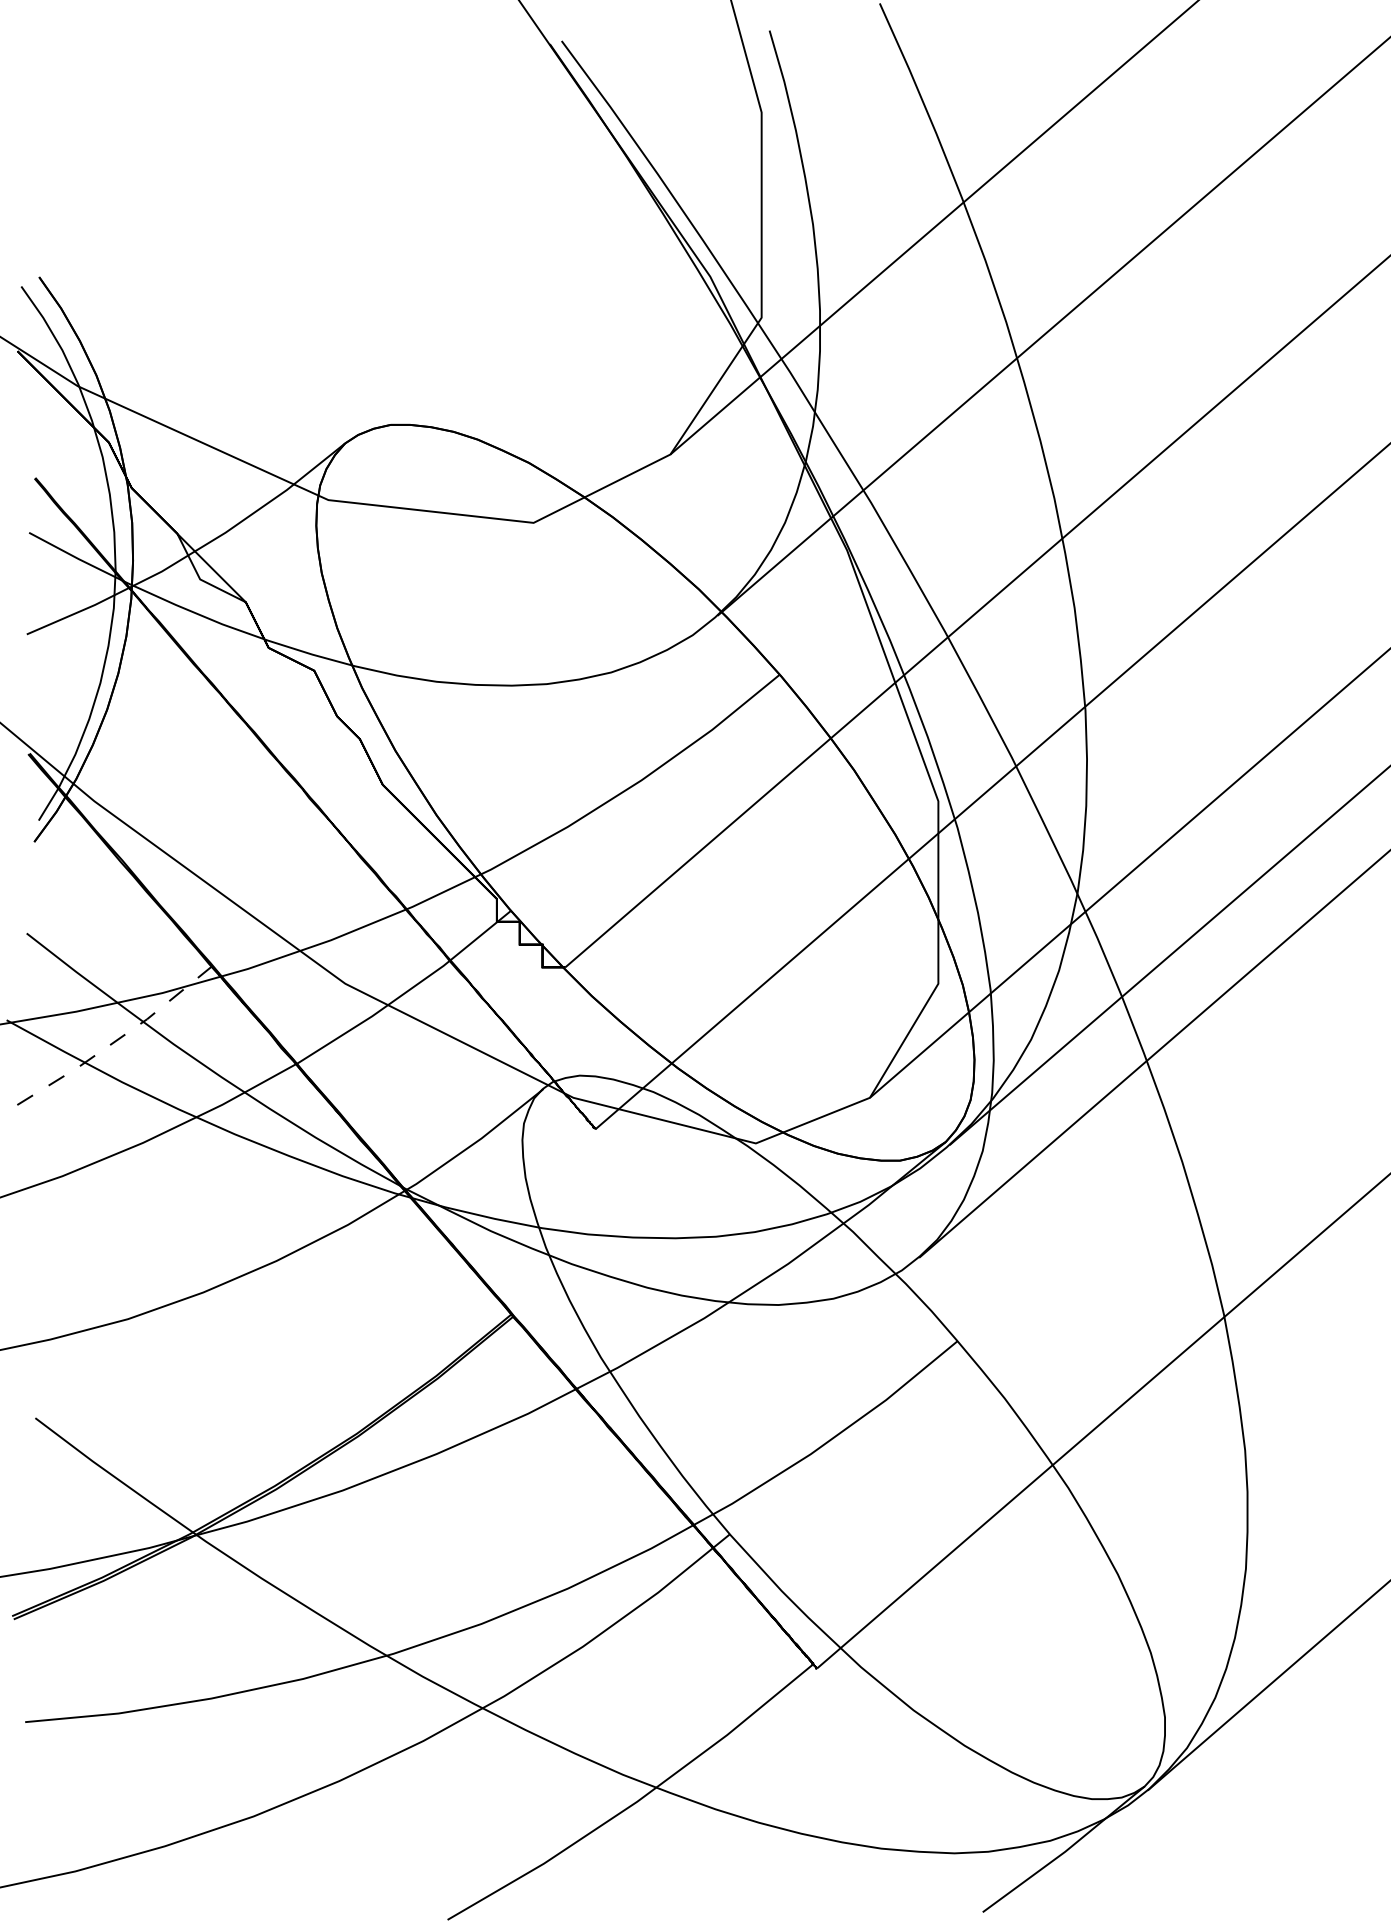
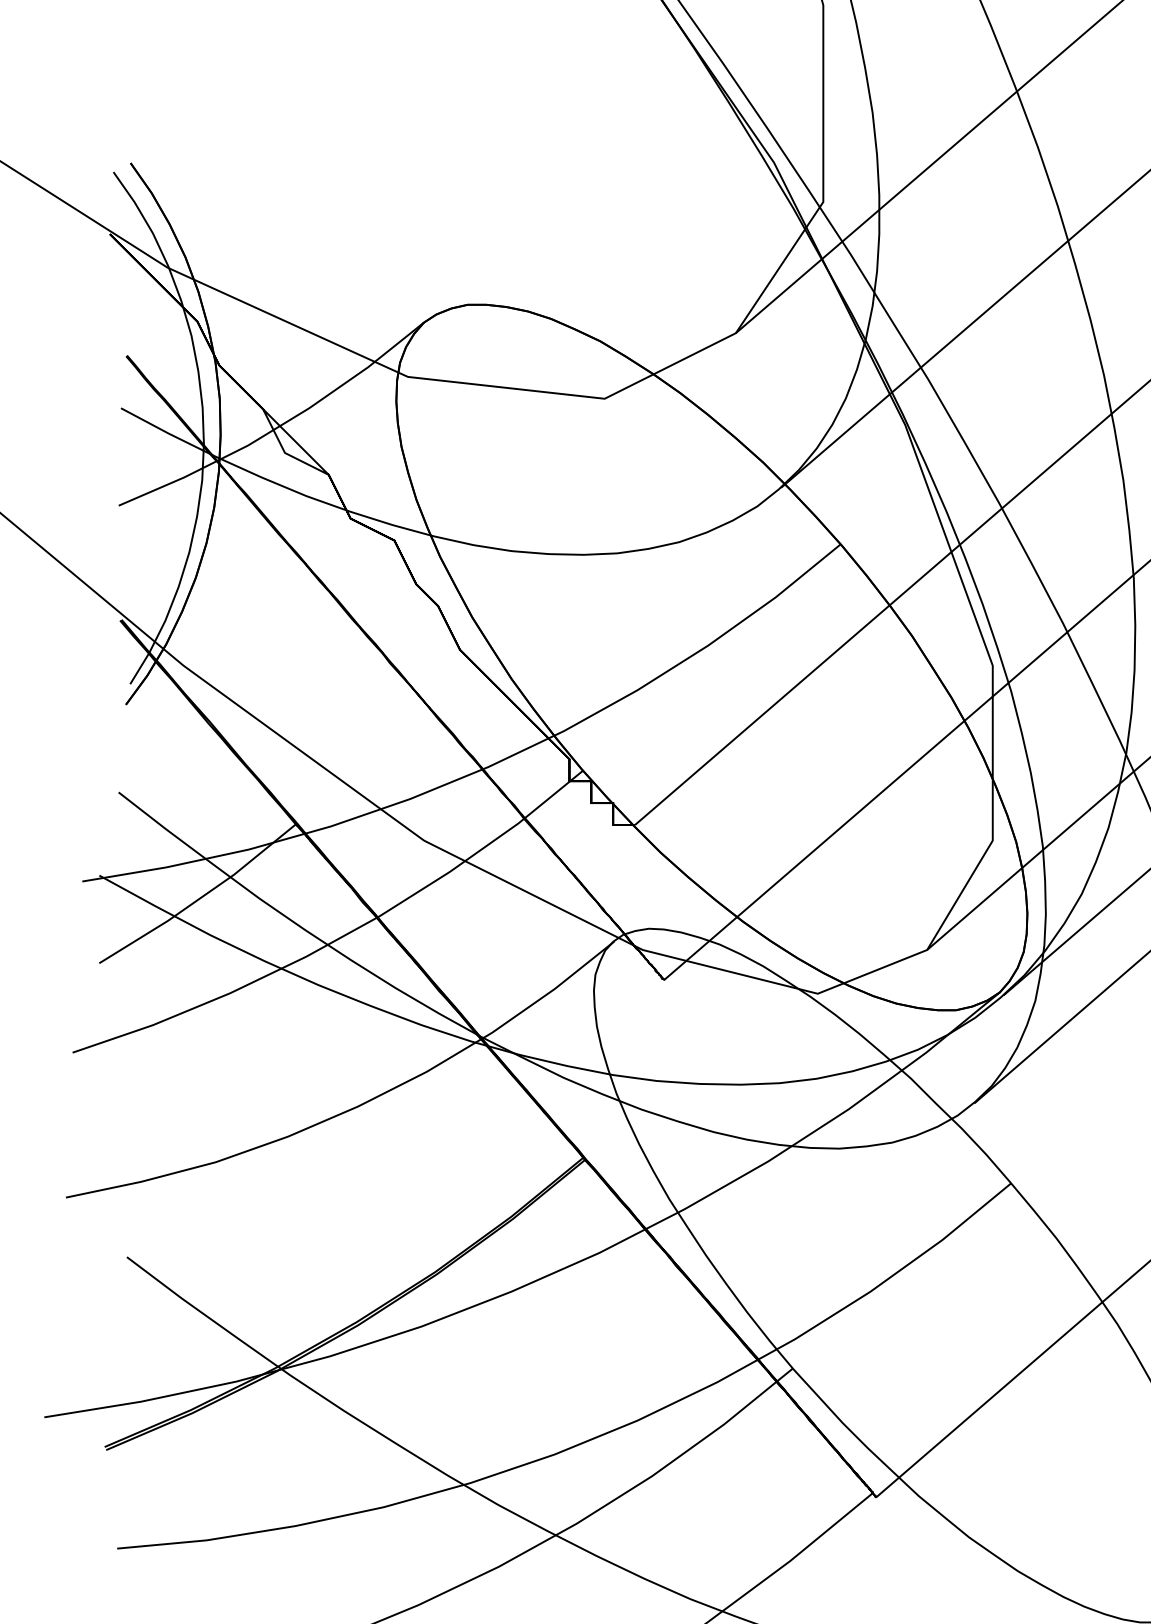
line: (112, 1043) -> (200, 897), dashed -> solid

